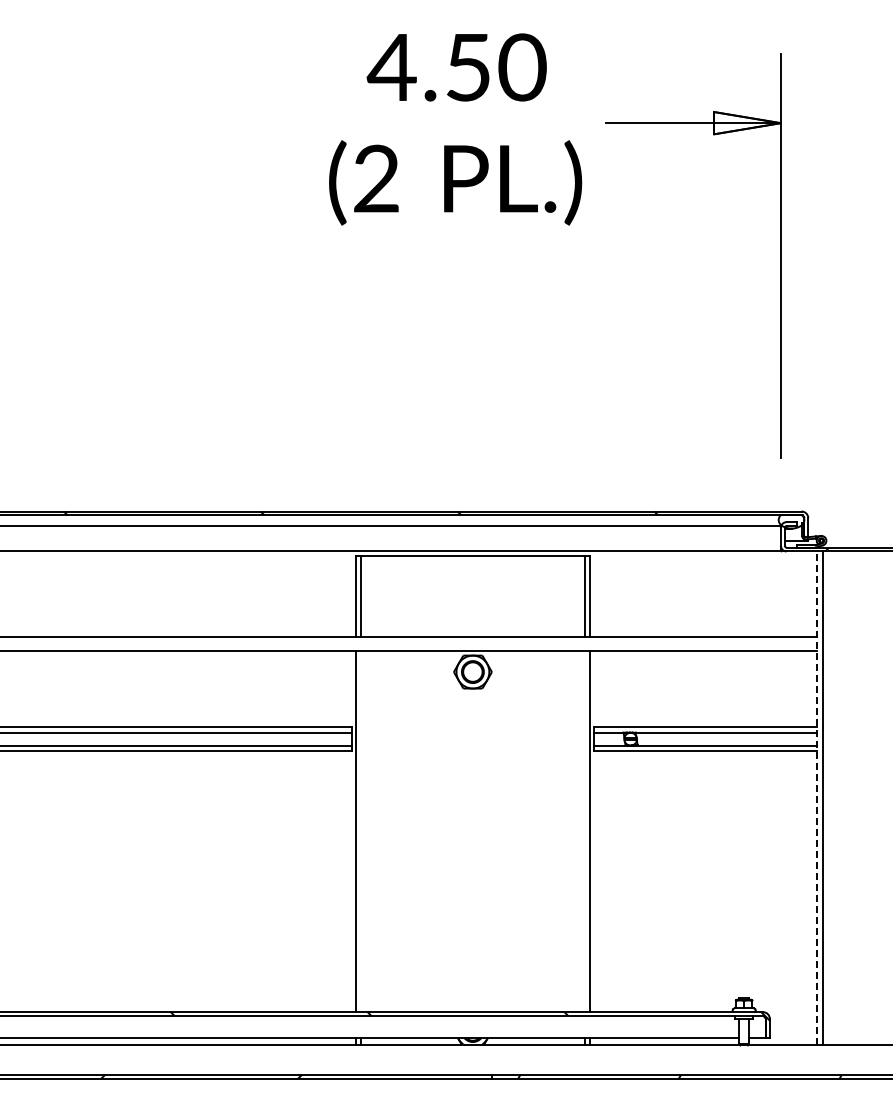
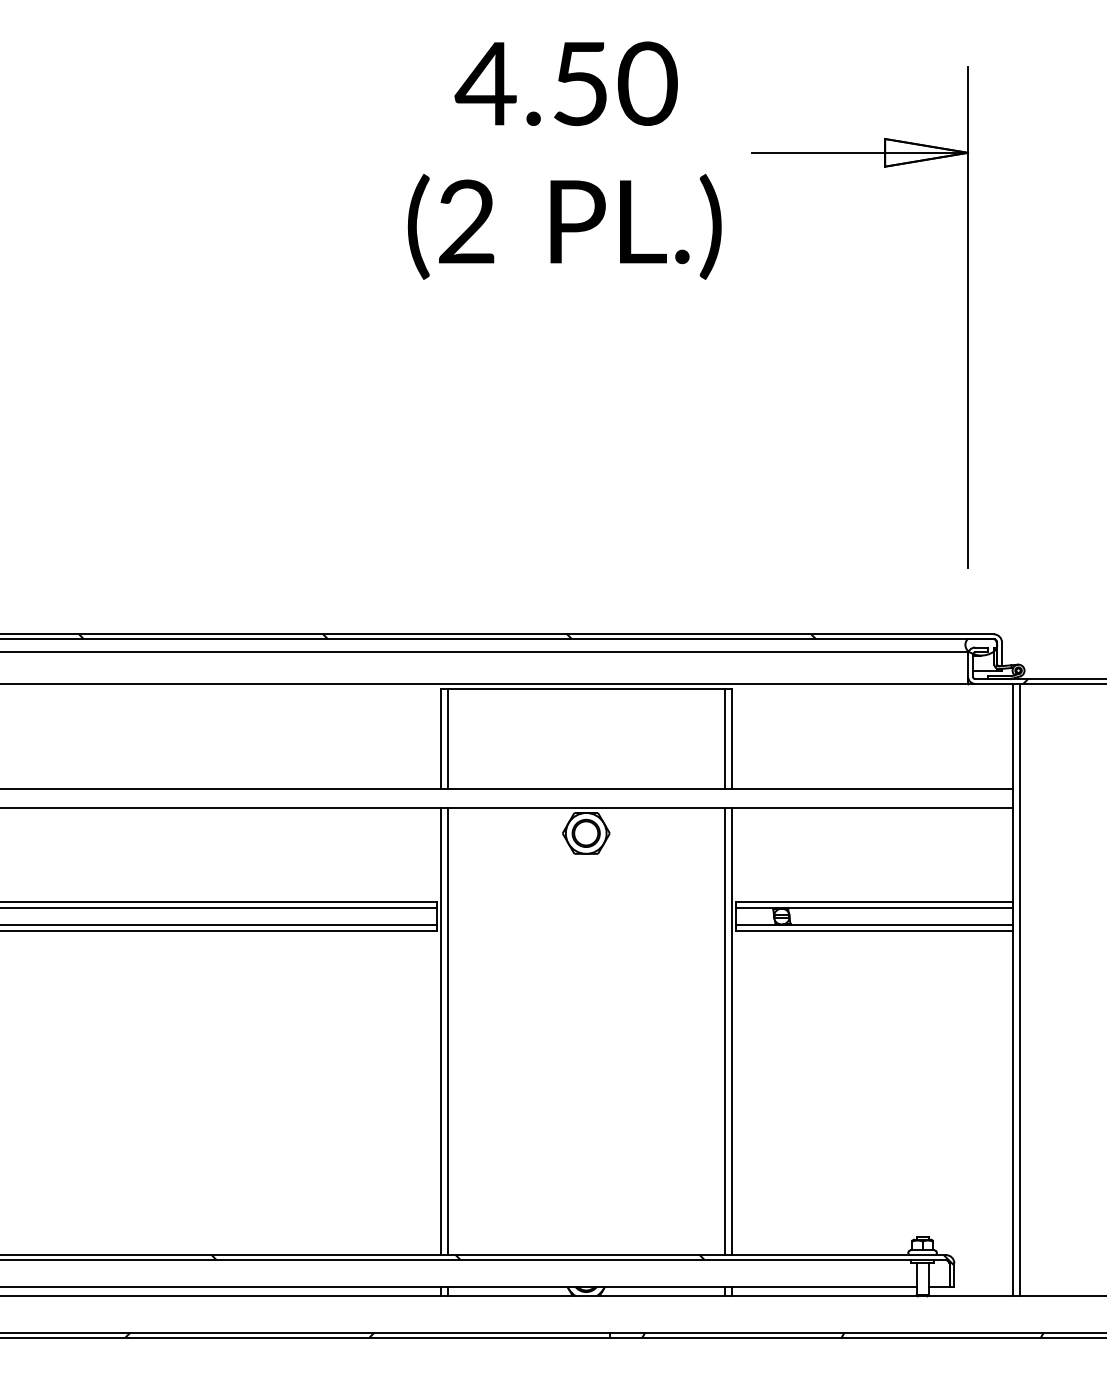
line: (817, 798) -> (1013, 990), dashed -> solid
line: (361, 831) -> (448, 1031), added
line: (584, 831) -> (724, 1031), added

